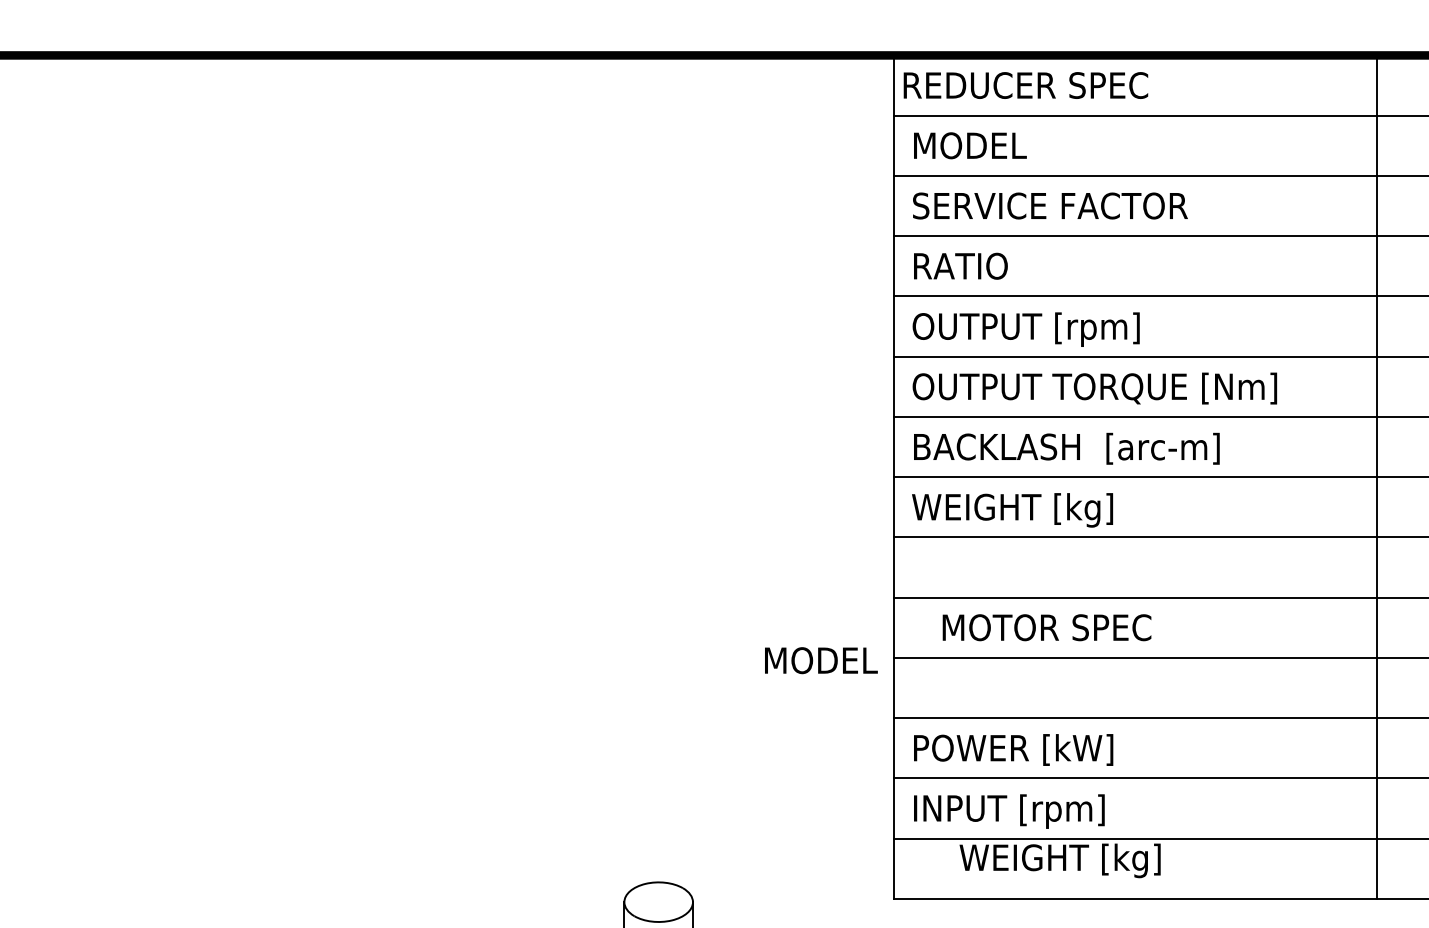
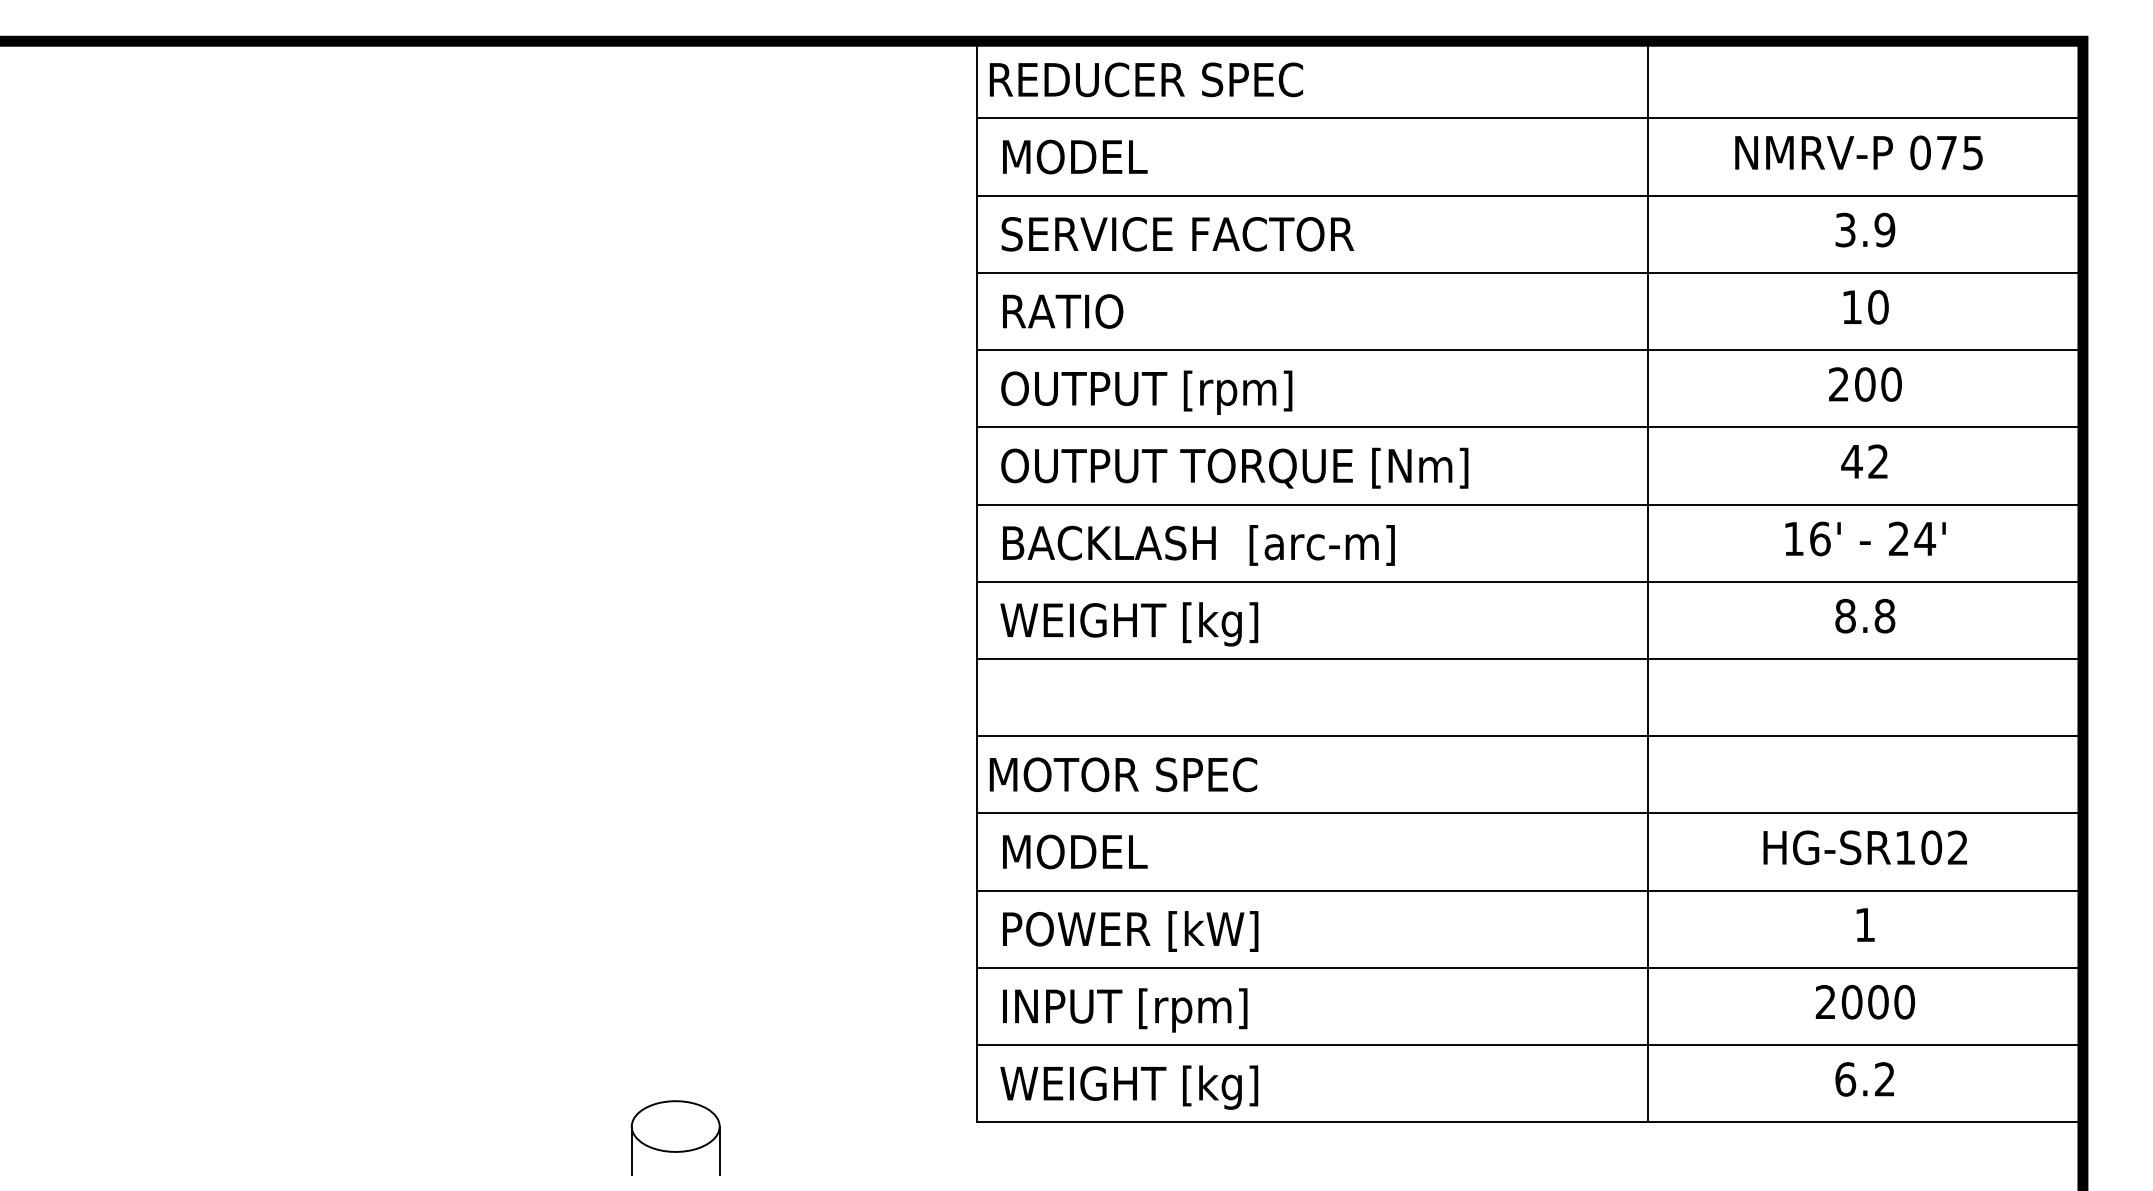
line: (1377, 476) -> (1647, 581), moved
text: (1047, 627) -> (1123, 774), moved
text: (821, 660) -> (1075, 851), moved
text: (1060, 860) -> (1129, 1087), moved

